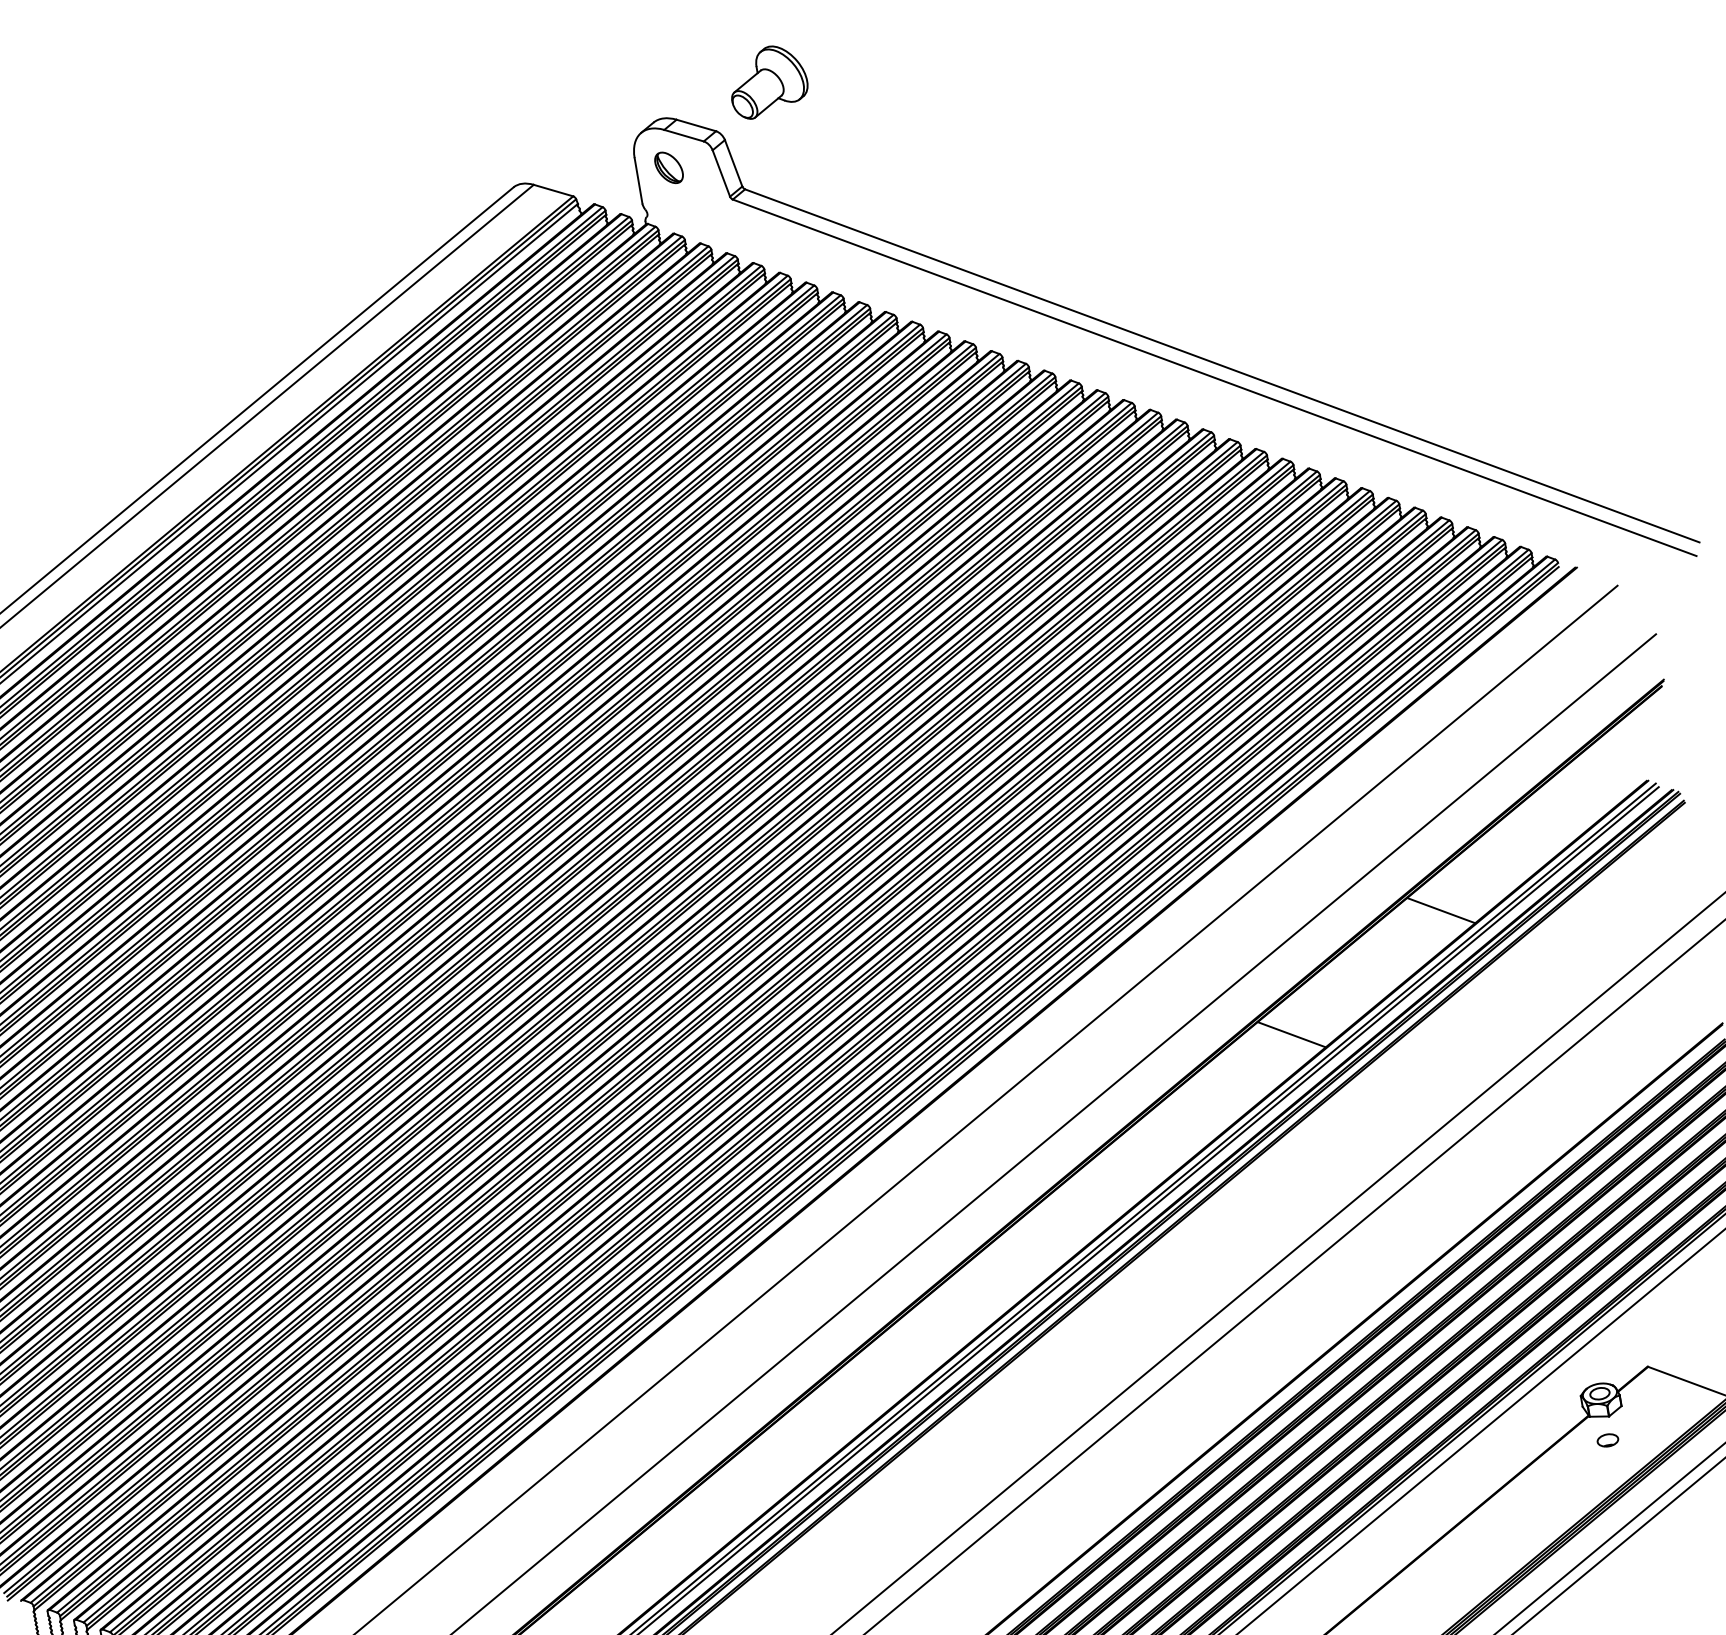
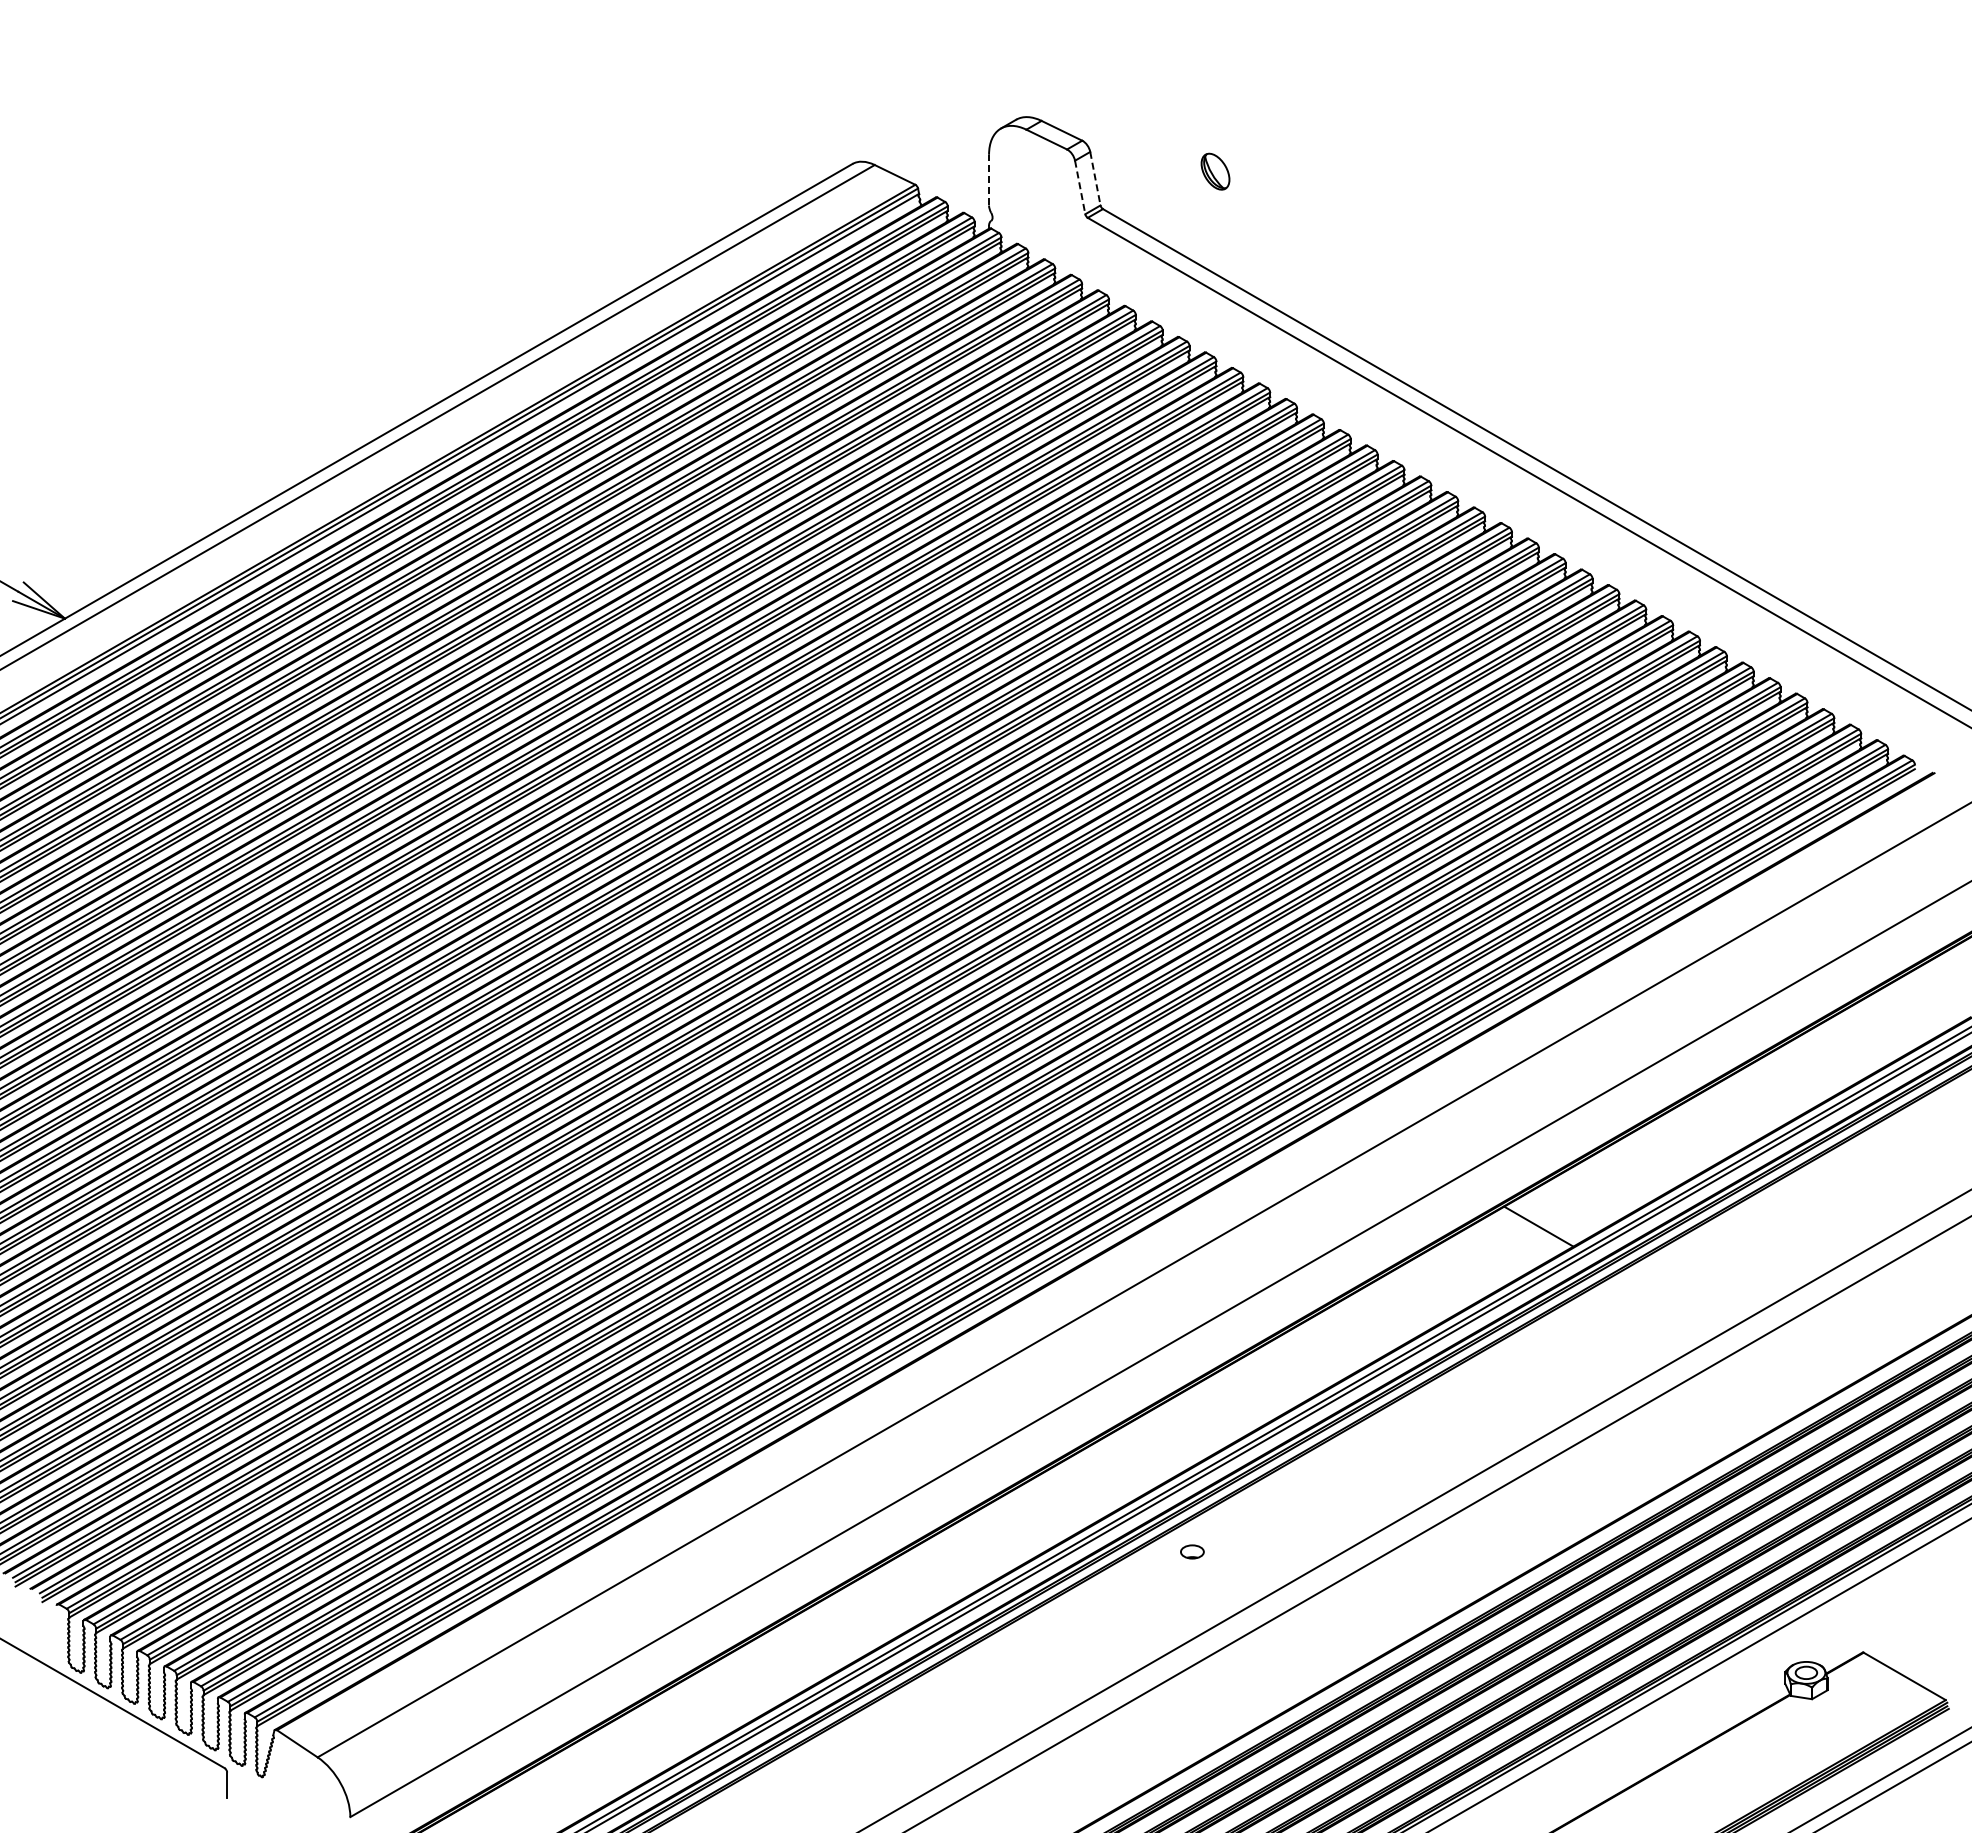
part: (767, 81) -> (1147, 96), removed
line: (733, 163) -> (1095, 179), solid -> dashed
part: (668, 167) -> (1215, 171), moved
line: (721, 173) -> (1080, 187), solid -> dashed
line: (638, 180) -> (989, 179), solid -> dashed
line: (1440, 910) -> (1723, 1119), removed
part: (1607, 1439) -> (1192, 1551), moved

